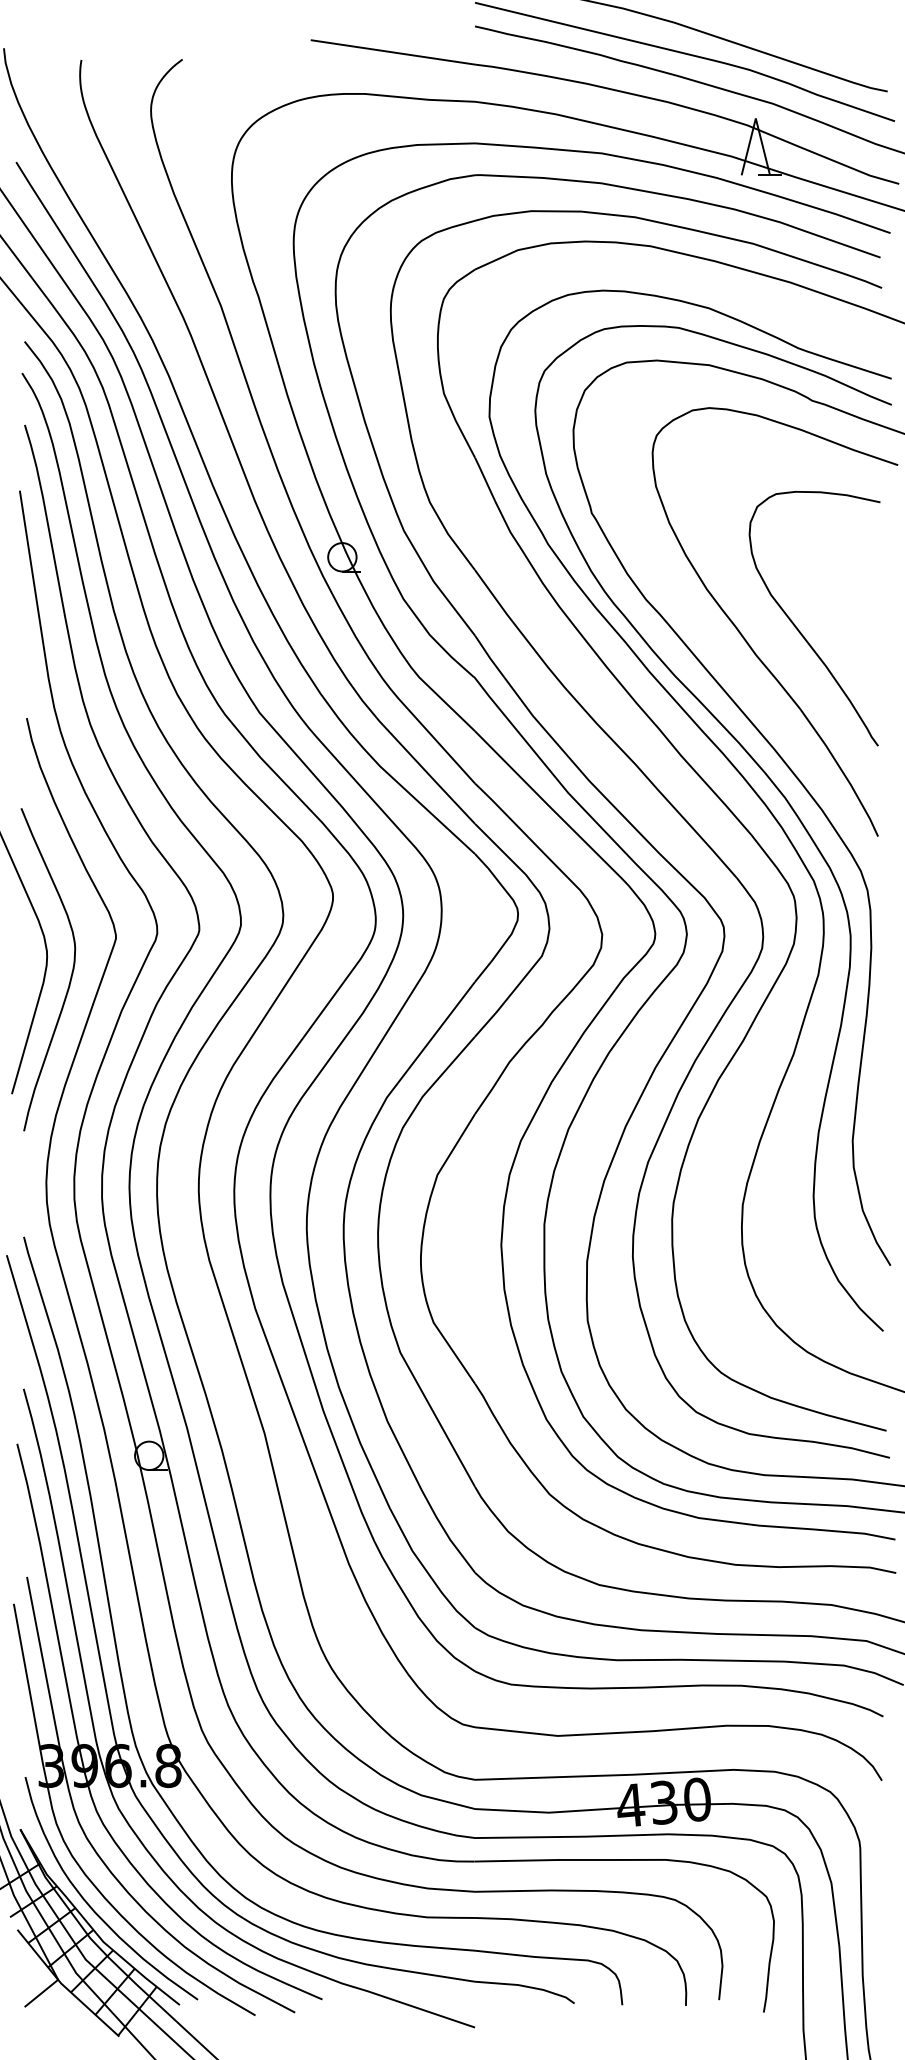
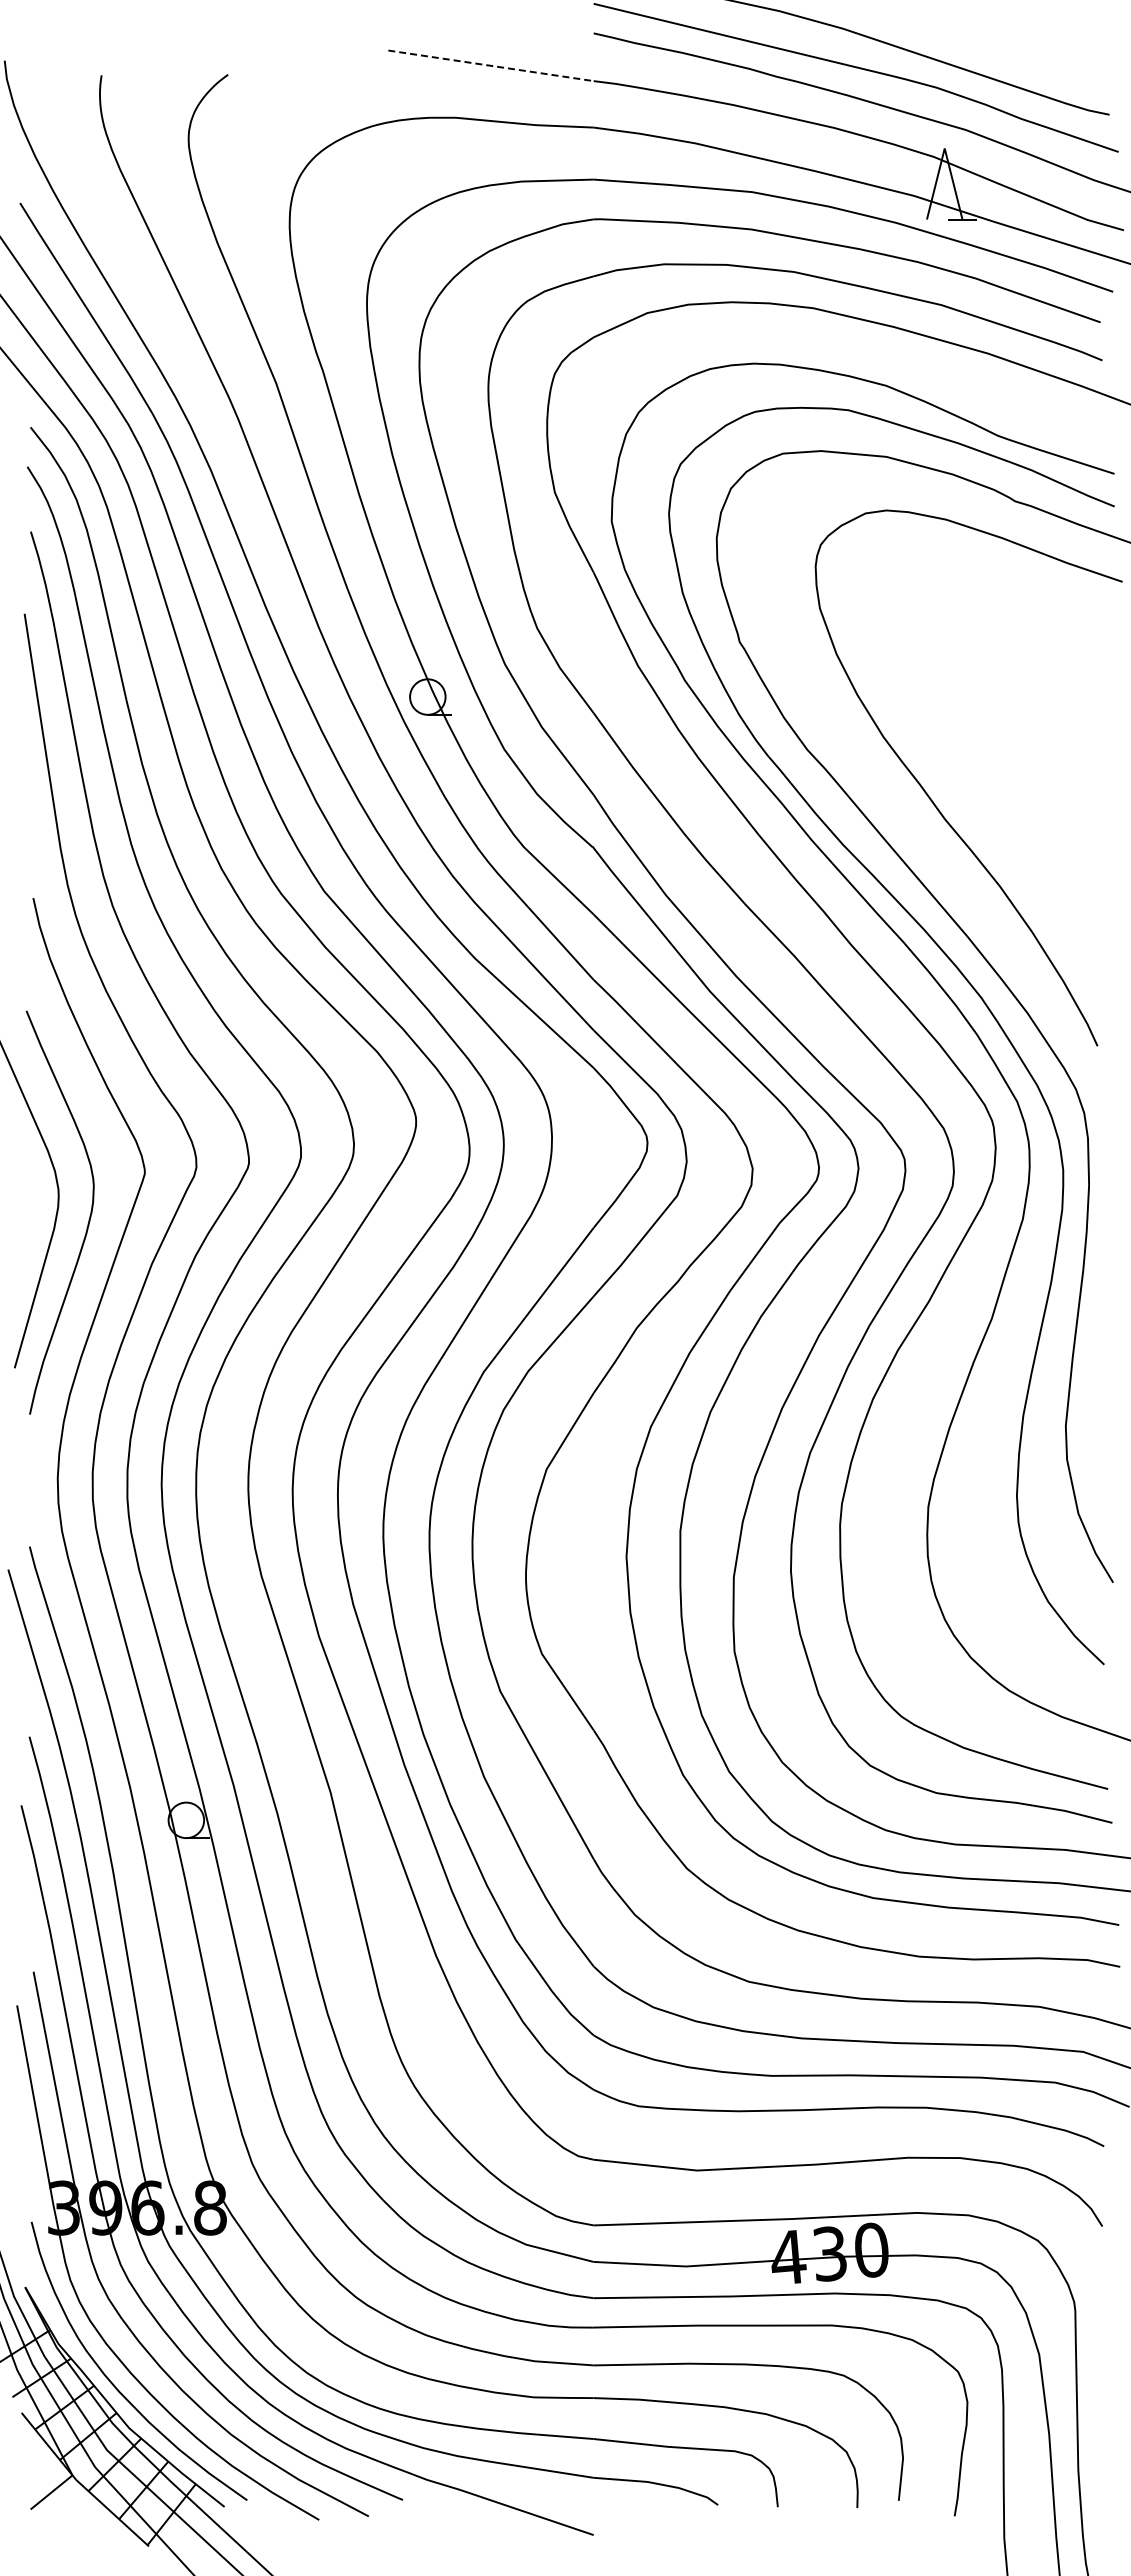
line: (393, 52) -> (491, 65), solid -> dashed
curve: (799, 630) -> (999, 788), removed

